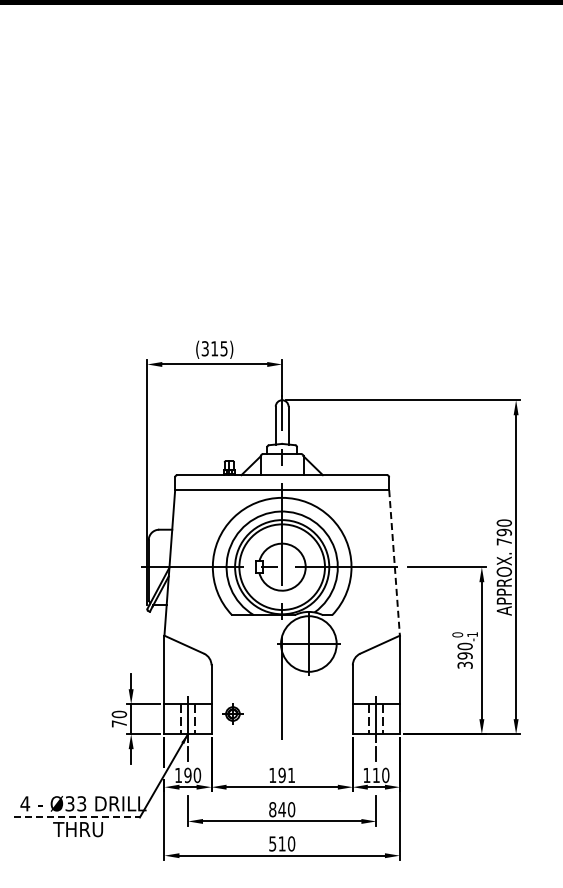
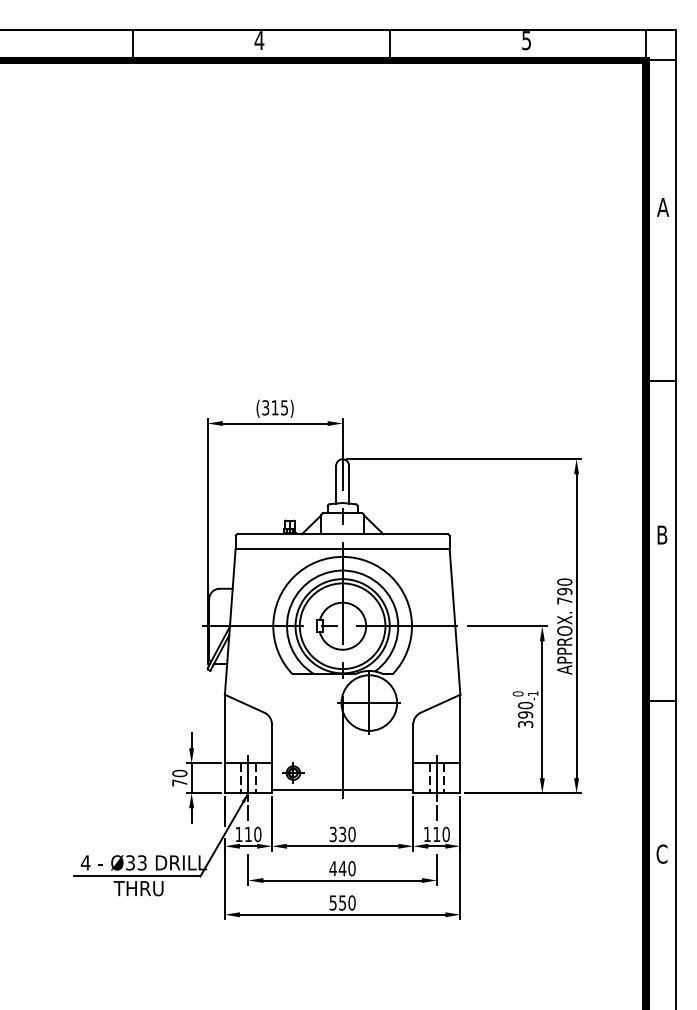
line: (395, 562) -> (455, 621), dashed -> solid
line: (282, 731) -> (342, 790), added
text: (188, 775) -> (248, 834), 190 -> 110
text: (282, 775) -> (342, 834), 191 -> 330
text: (273, 809) -> (333, 868), 840 -> 440
line: (77, 817) -> (137, 876), dashed -> solid
text: (282, 843) -> (342, 902), 510 -> 550

